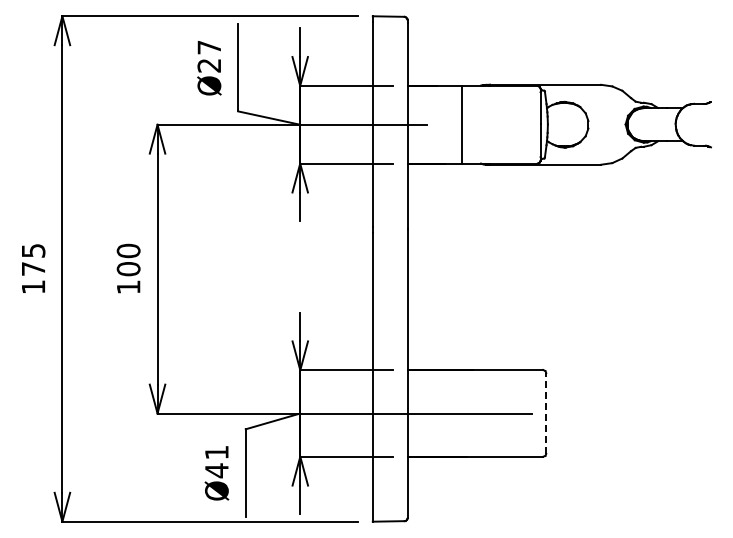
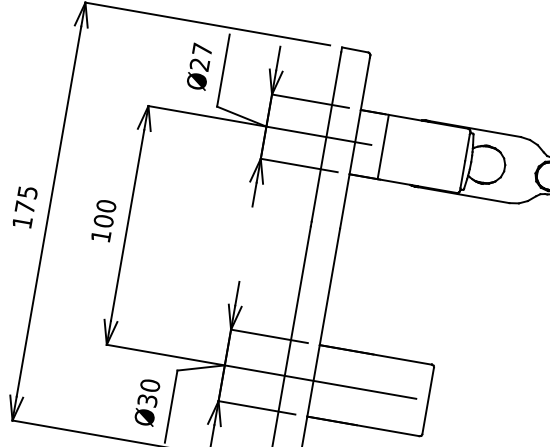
line: (461, 124) -> (383, 146), moved
line: (546, 413) -> (428, 400), dashed -> solid
text: (216, 461) -> (148, 392), Ø41 -> Ø30

